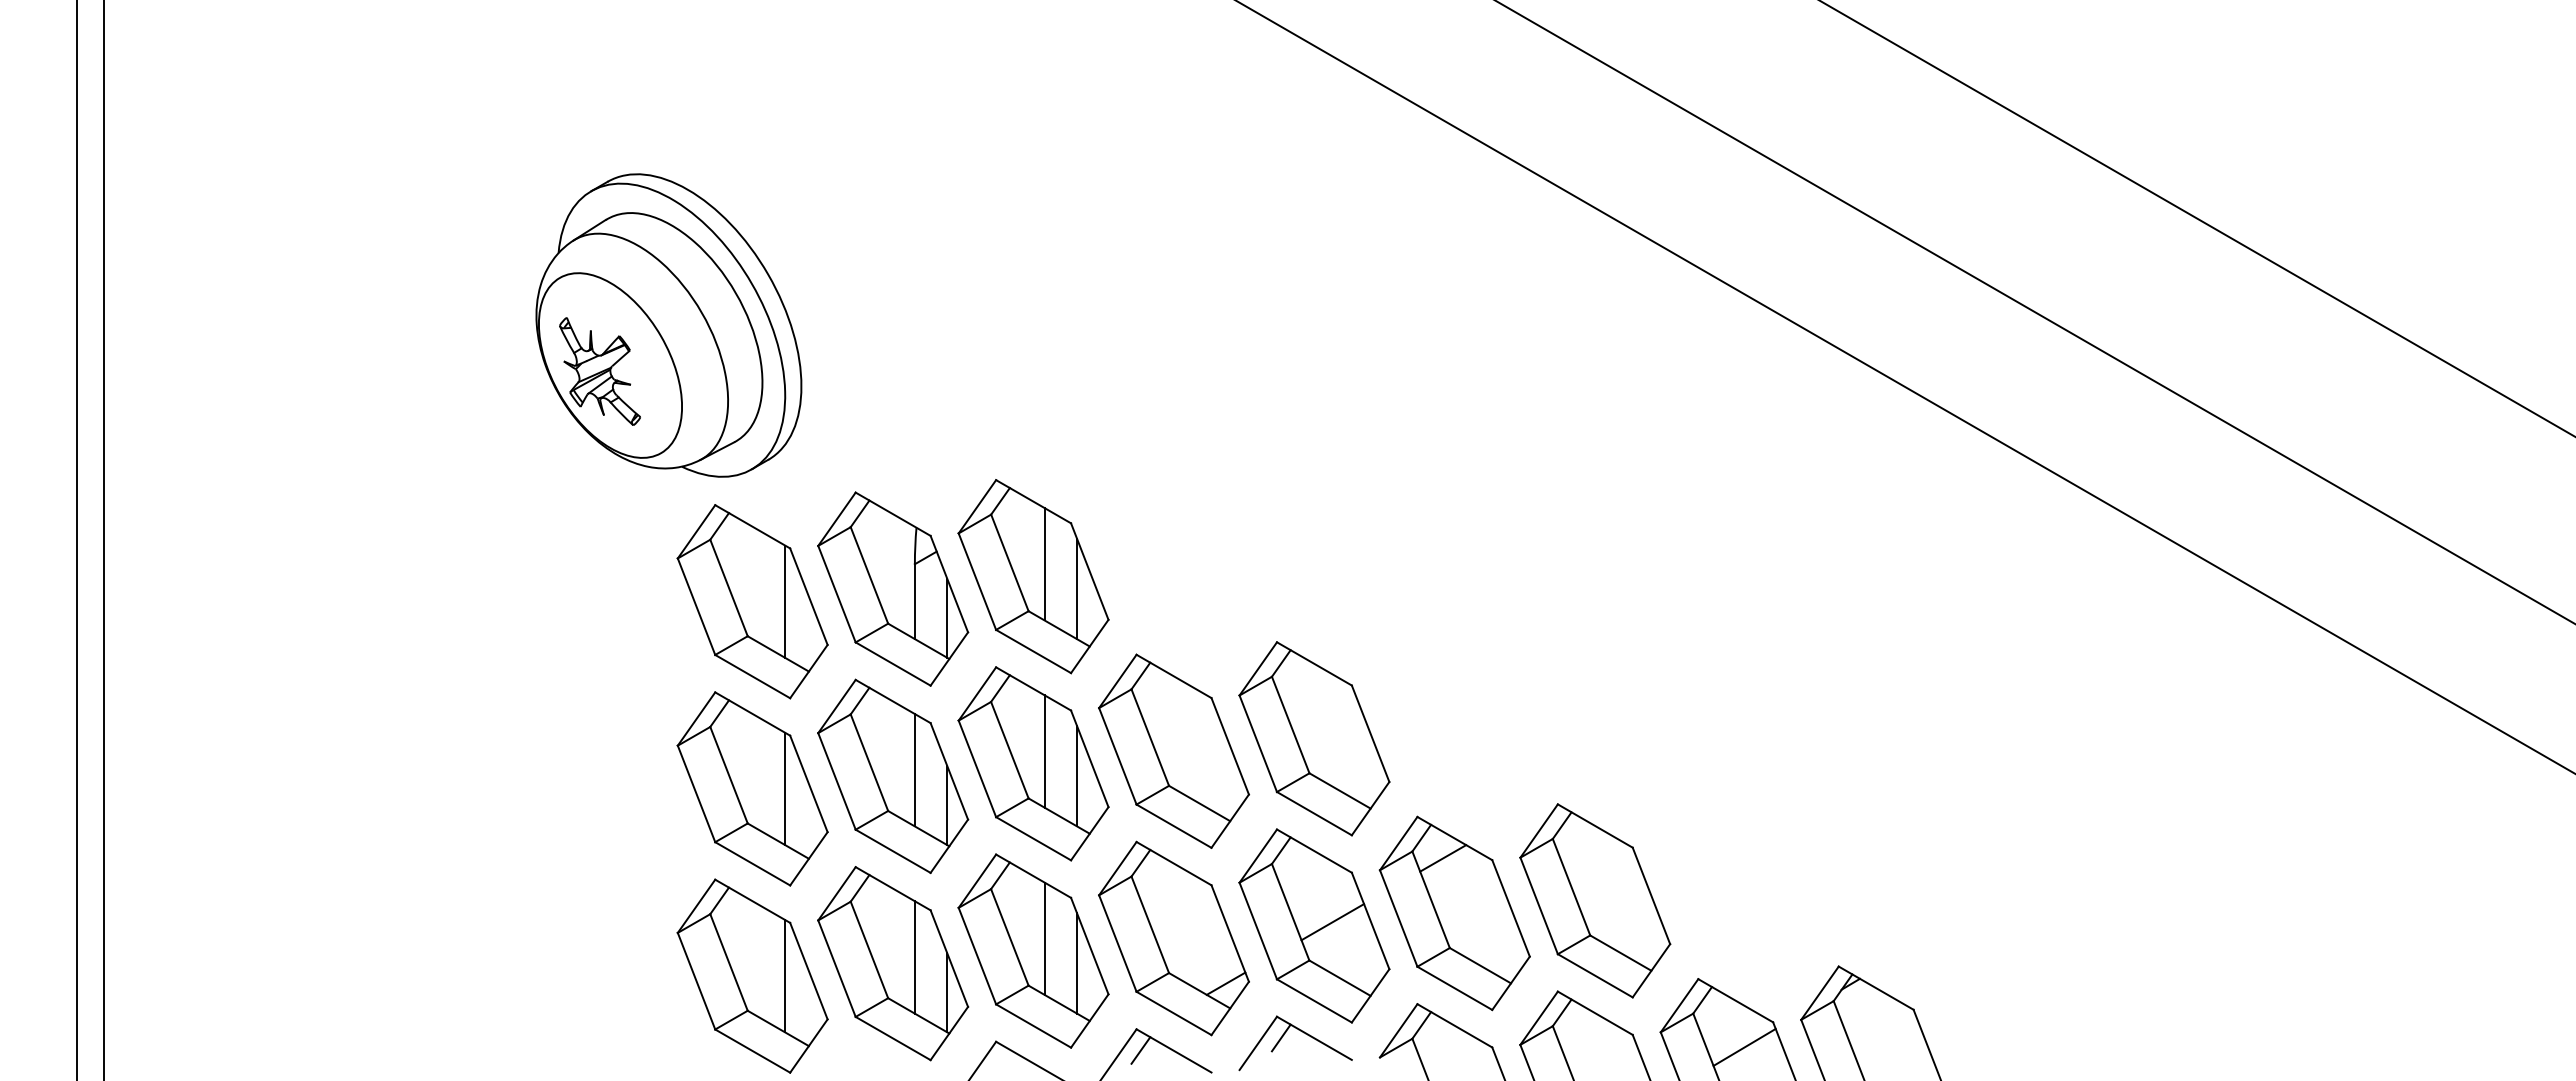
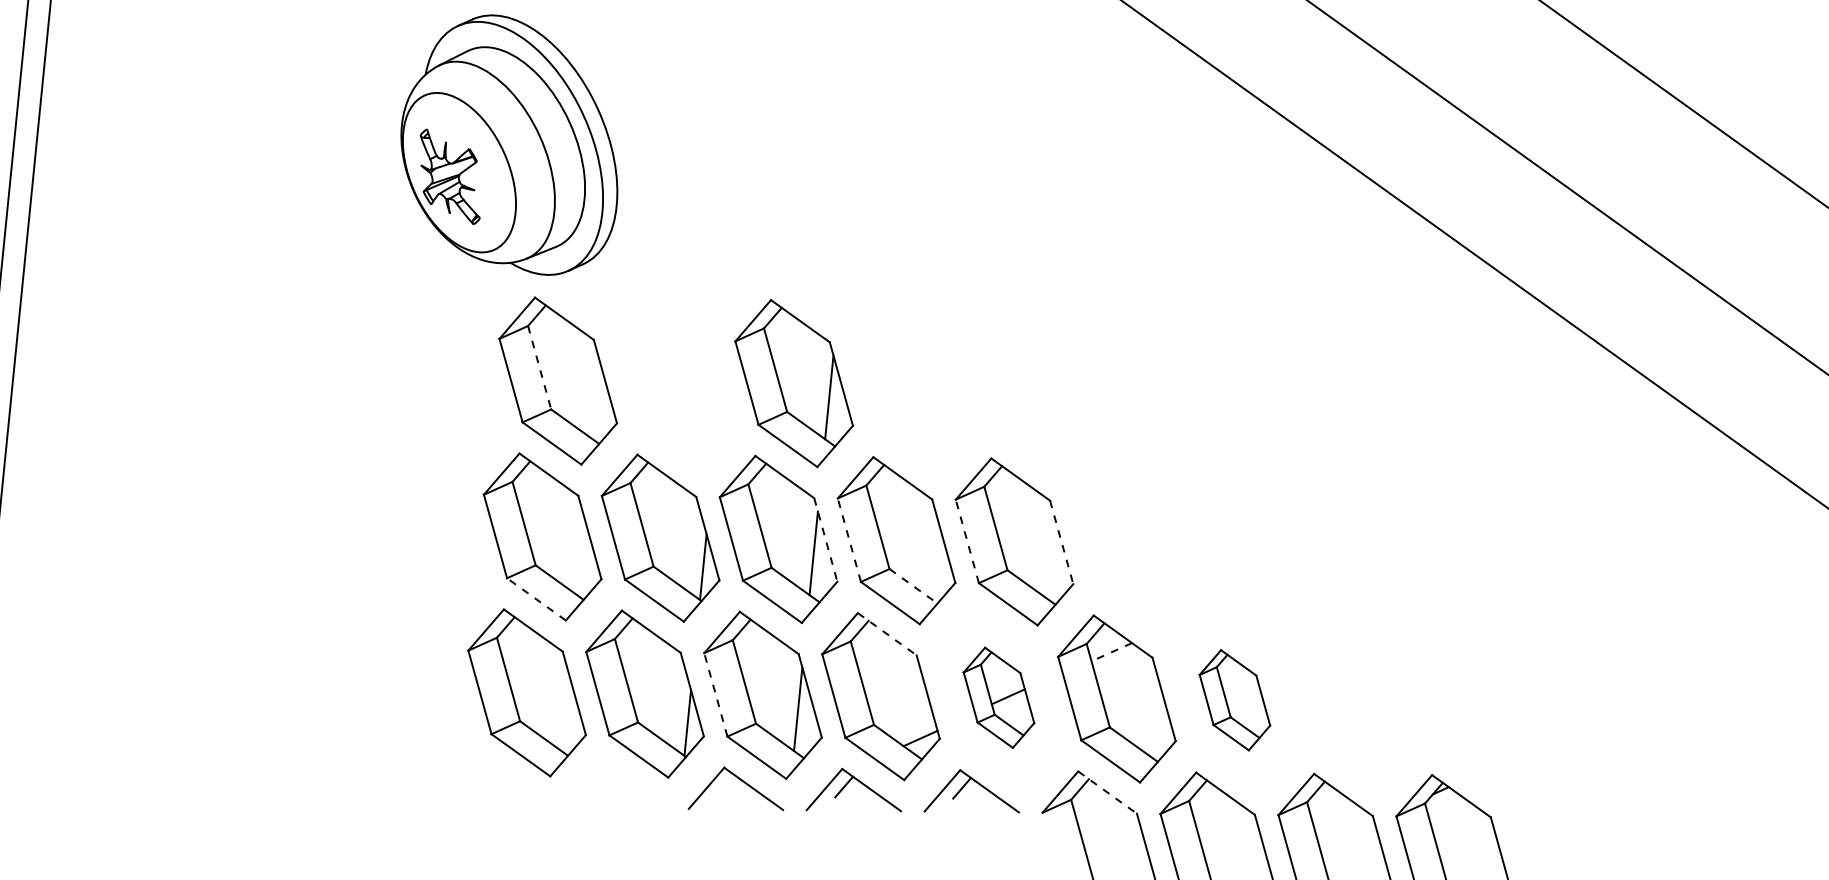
line: (1044, 564) -> (804, 374), removed
line: (729, 588) -> (540, 368), solid -> dashed
part: (893, 588) -> (676, 381), removed
line: (785, 601) -> (585, 383), removed
line: (1370, 733) -> (1061, 542), solid -> dashed
line: (1258, 743) -> (967, 541), solid -> dashed
line: (1044, 751) -> (788, 530), removed
line: (1117, 756) -> (849, 540), solid -> dashed
line: (1089, 758) -> (825, 539), solid -> dashed
line: (914, 770) -> (678, 535), removed
line: (785, 788) -> (570, 539), removed
line: (1200, 803) -> (914, 586), solid -> dashed
line: (1443, 858) -> (1112, 652), solid -> dashed
line: (752, 863) -> (536, 599), solid -> dashed
line: (1174, 863) -> (887, 634), solid -> dashed
part: (1595, 900) -> (1235, 699), size x0.6
part: (1314, 925) -> (999, 697), size x0.6
line: (1044, 938) -> (773, 685), removed
line: (977, 956) -> (715, 695), solid -> dashed
line: (914, 957) -> (663, 690), removed
line: (785, 975) -> (554, 695), removed
line: (1455, 1026) -> (1108, 793), solid -> dashed
line: (1744, 1046) -> (1347, 833), removed

